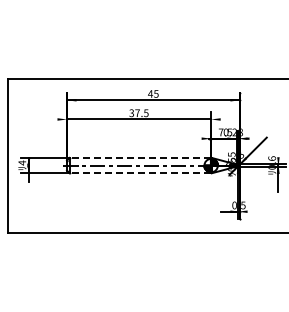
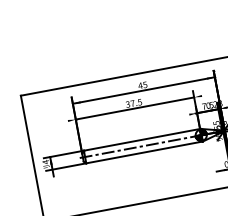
line: (140, 157) -> (141, 139), dashed -> solid
line: (140, 173) -> (144, 152), dashed -> solid

